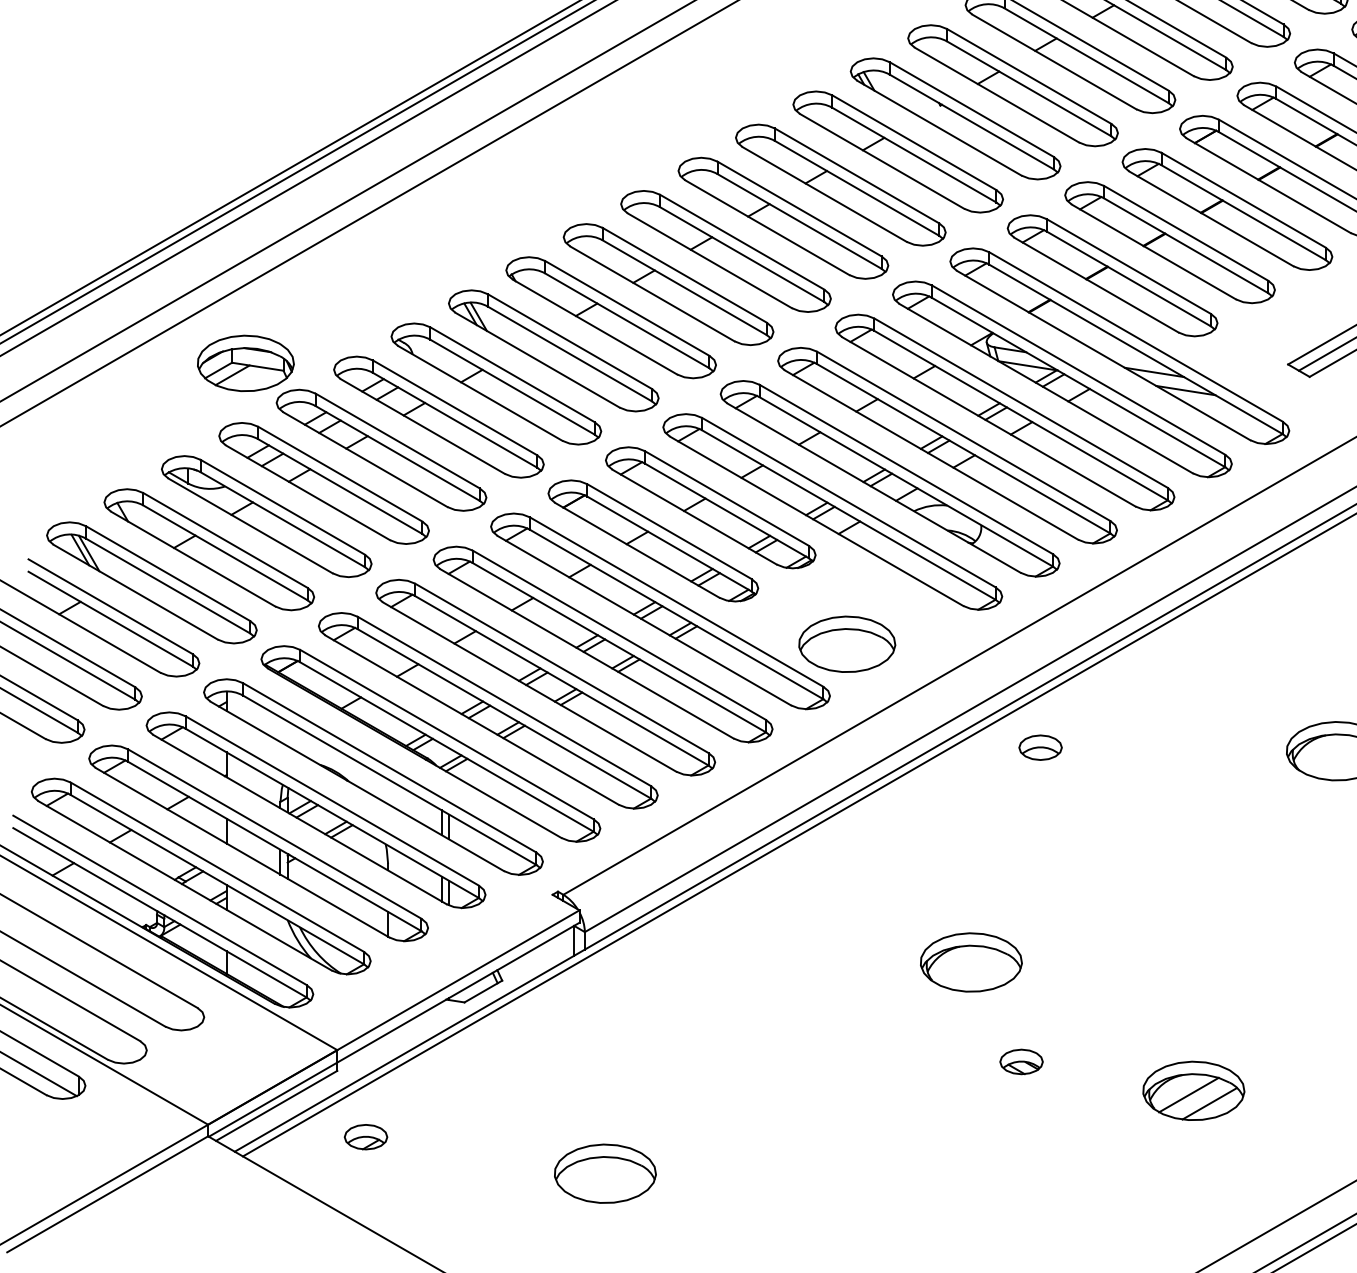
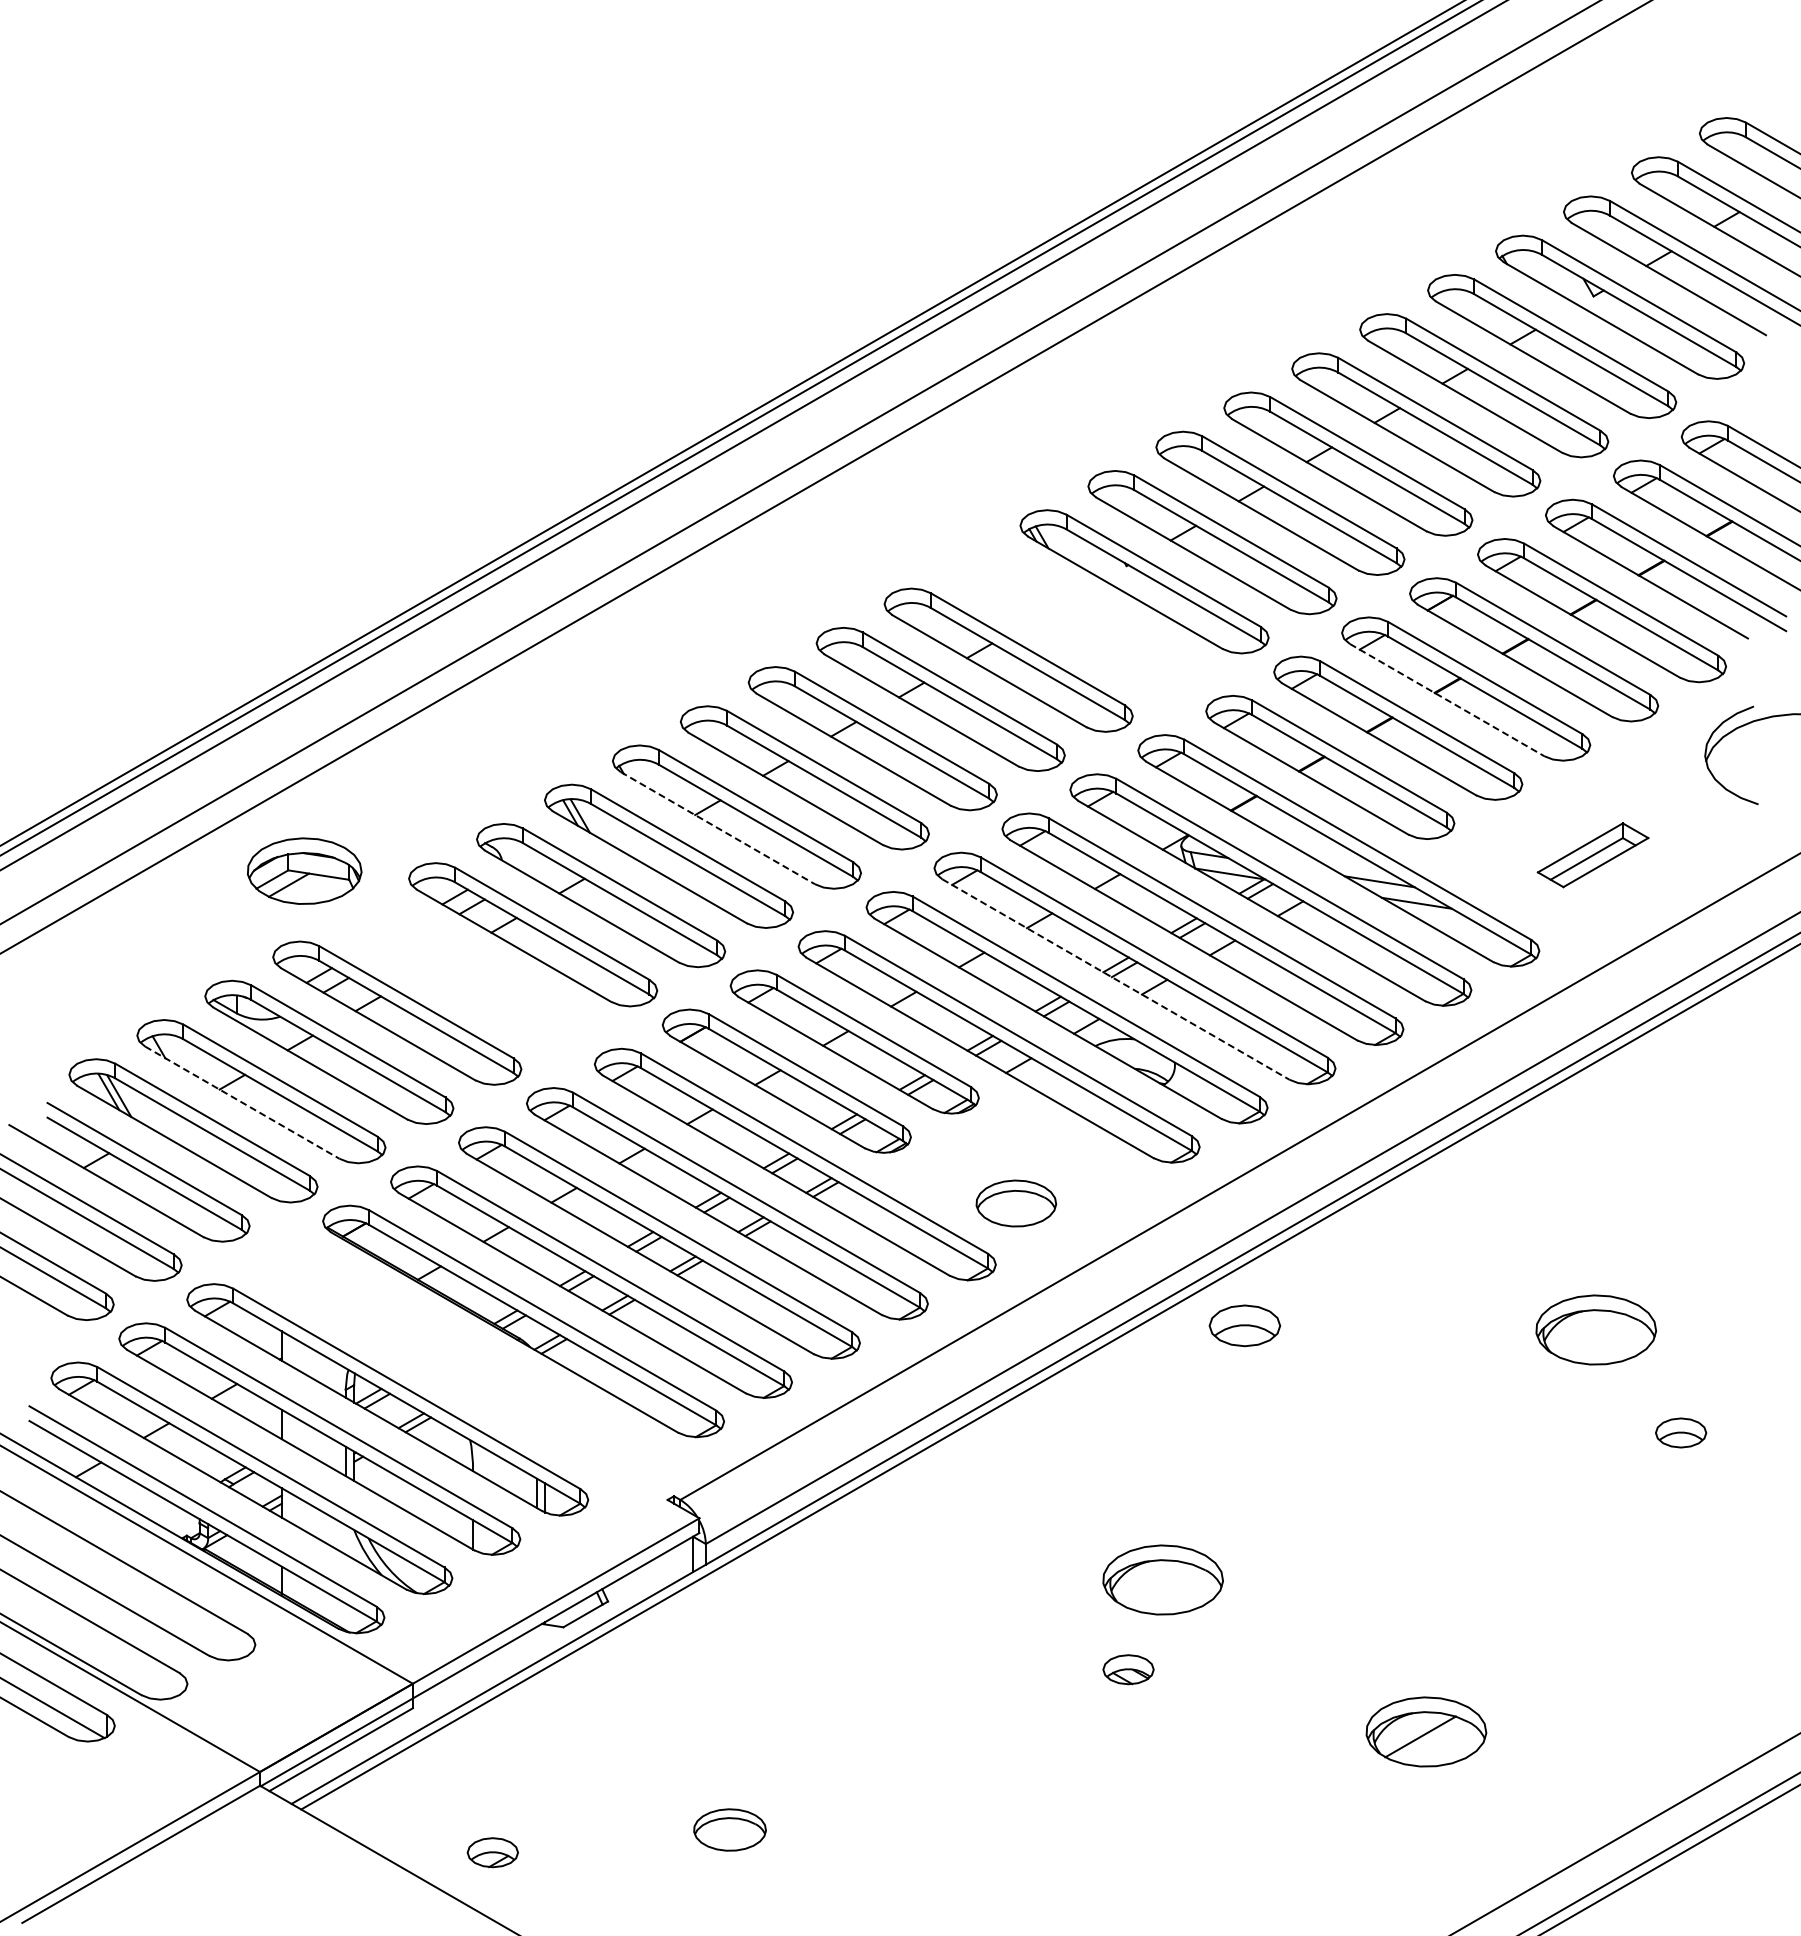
part: (898, 151) -> (1076, 620), removed
line: (1211, 219) -> (1447, 700), solid -> dashed
line: (595, 327) -> (718, 828), solid -> dashed
part: (381, 449) -> (465, 973), removed
line: (931, 454) -> (1116, 979), solid -> dashed
line: (193, 558) -> (242, 1102), solid -> dashed
part: (847, 644) -> (1016, 1203), size x0.7
part: (1040, 747) -> (1245, 1325), size x1.4
part: (373, 776) -> (455, 1360), removed
part: (1021, 1061) -> (1128, 1669), moved
line: (1209, 1103) -> (1445, 1746), removed
part: (365, 1136) -> (492, 1852), moved
part: (604, 1173) -> (729, 1829), size x0.6

